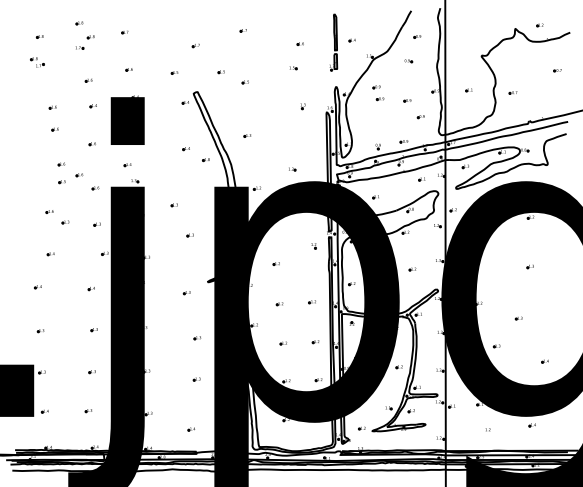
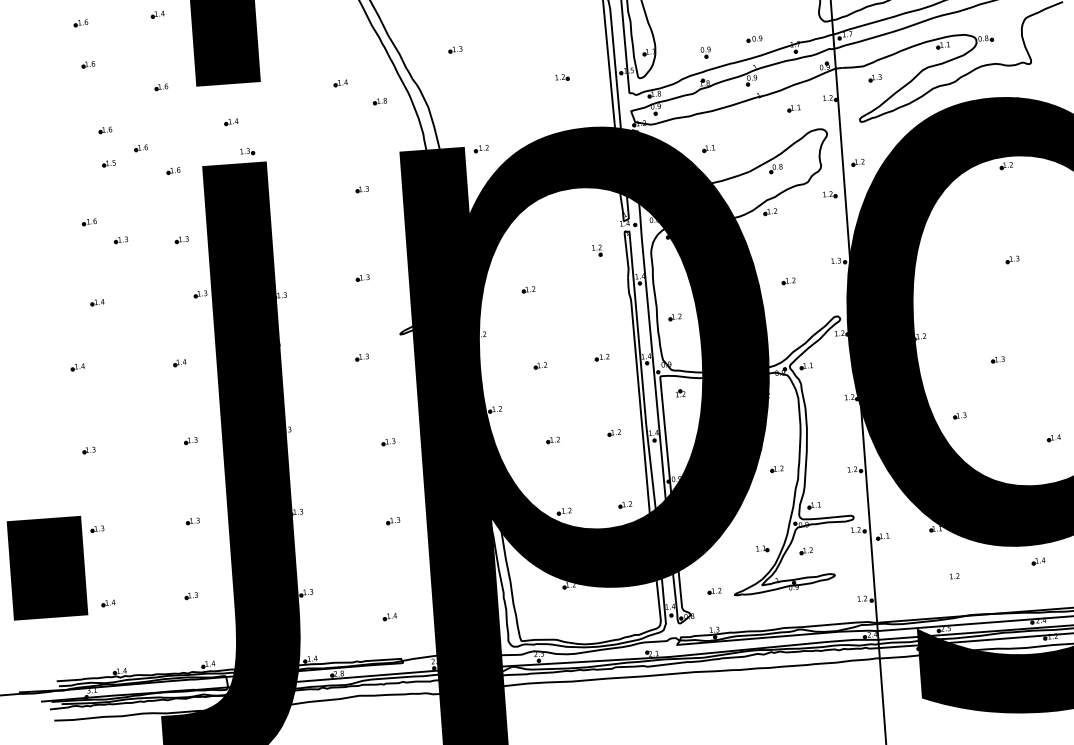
part: (292, 169) -> (562, 77), moved
part: (173, 205) -> (360, 190), moved
part: (189, 235) -> (361, 278), moved

